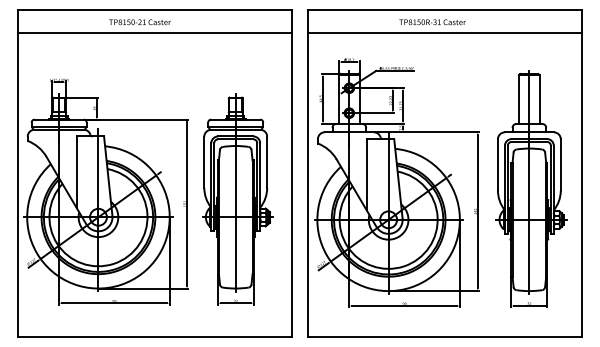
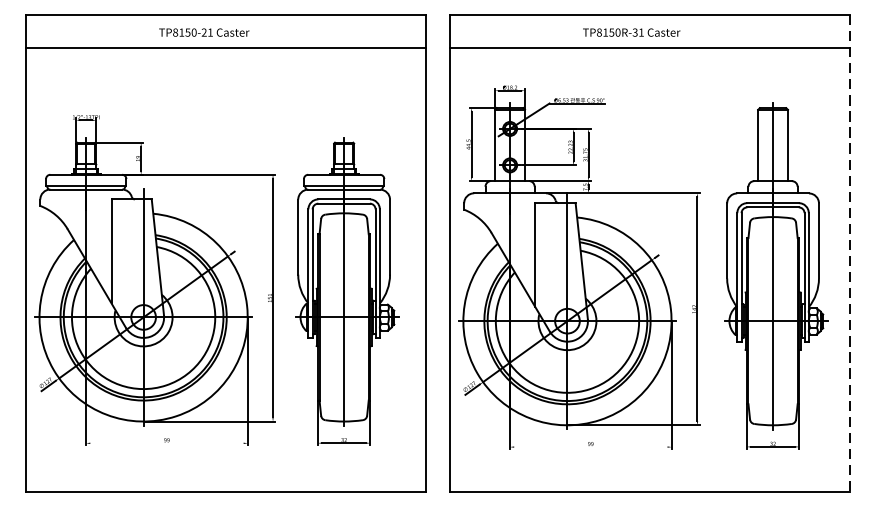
line: (582, 174) -> (850, 254), solid -> dashed
line: (114, 303) -> (167, 443), removed
line: (404, 306) -> (590, 447), removed

